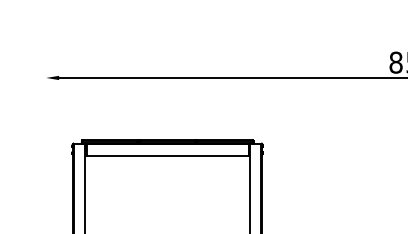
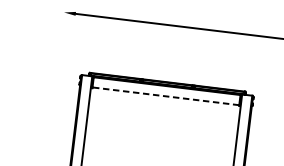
line: (167, 155) -> (165, 96), solid -> dashed

